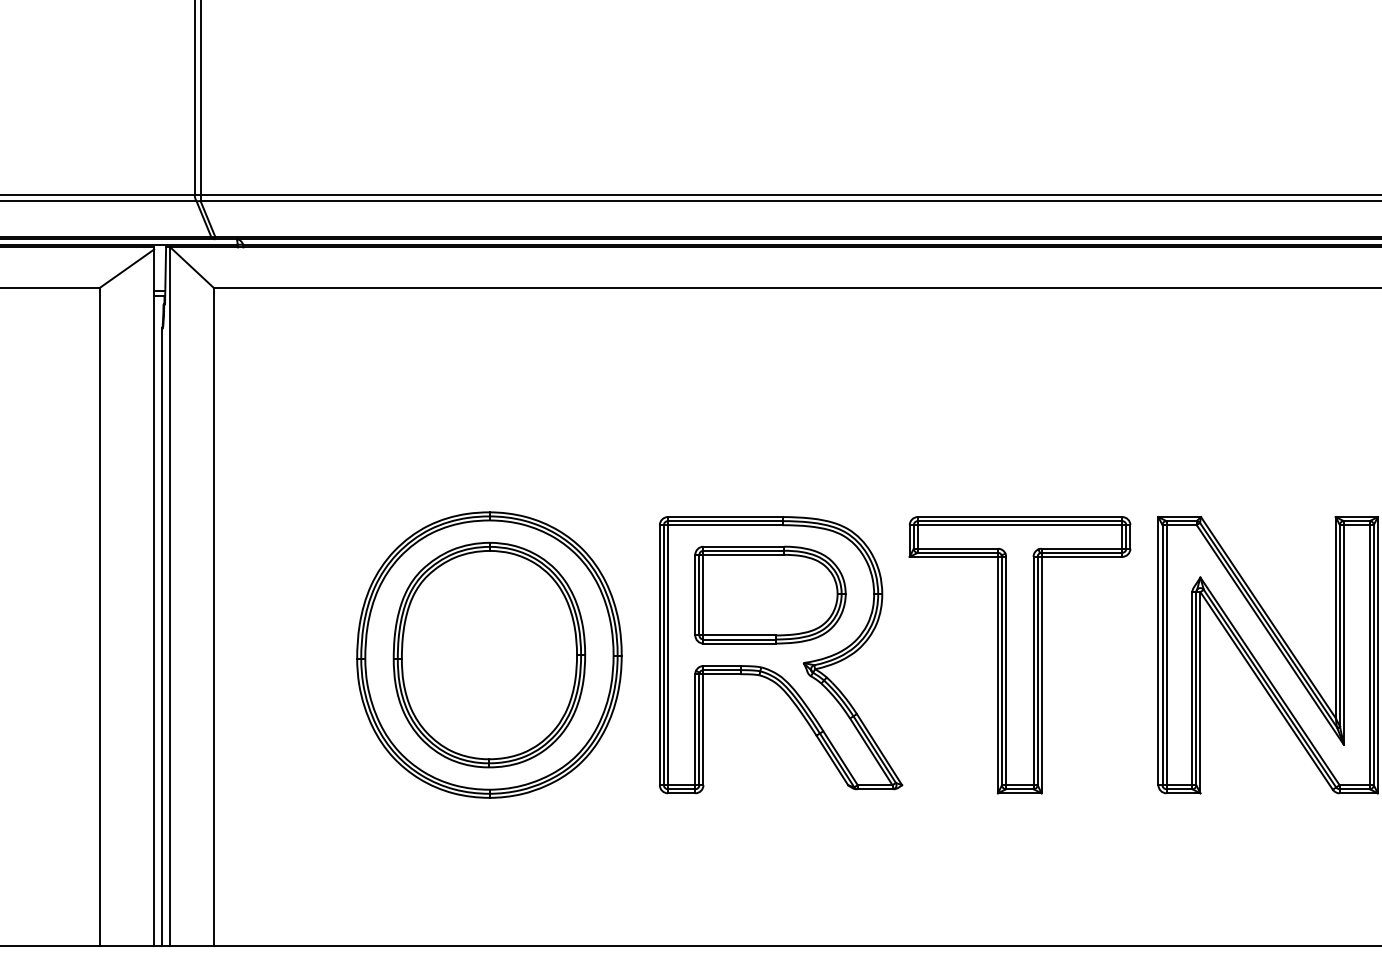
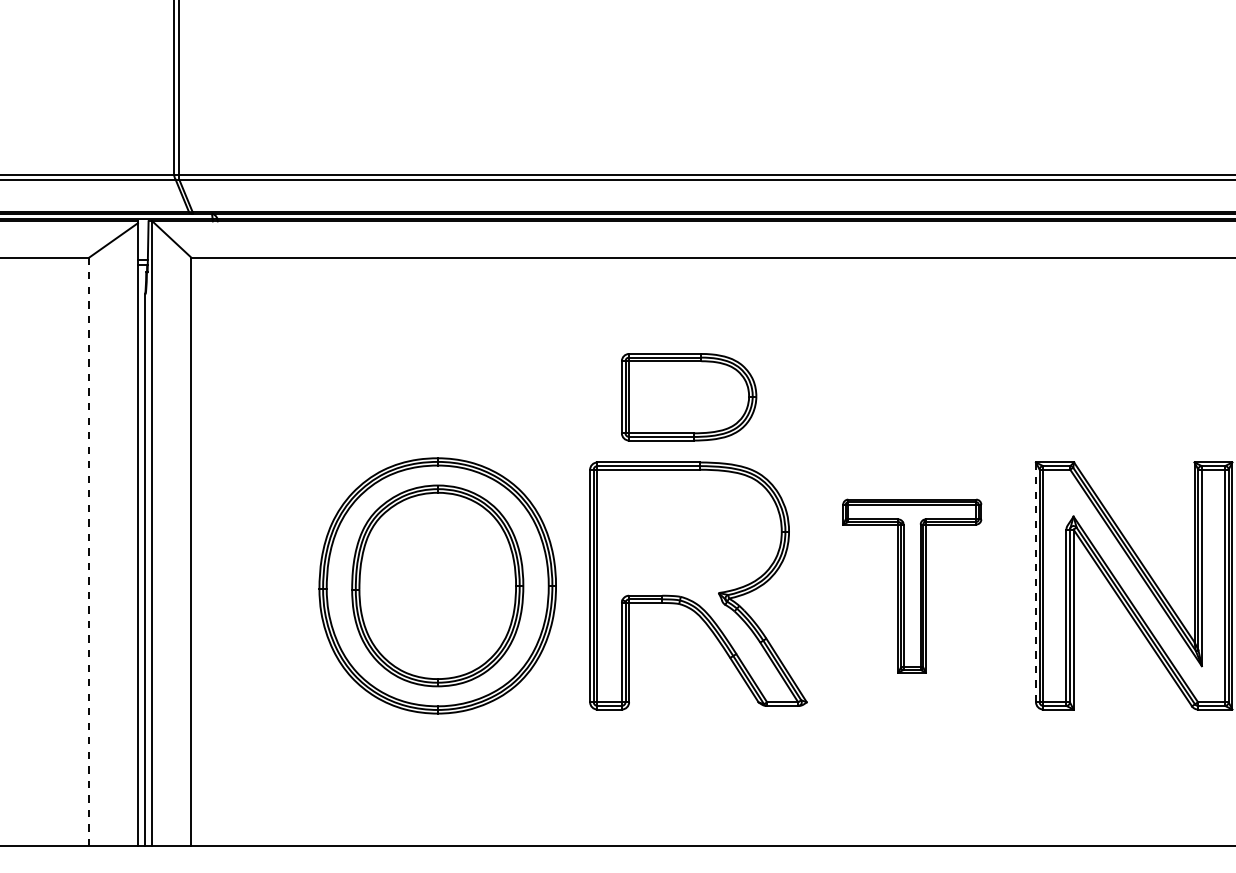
part: (770, 594) -> (689, 396), moved
line: (99, 616) -> (89, 551), solid -> dashed
line: (1158, 651) -> (1036, 582), solid -> dashed
part: (1019, 655) -> (911, 586), size x0.7

